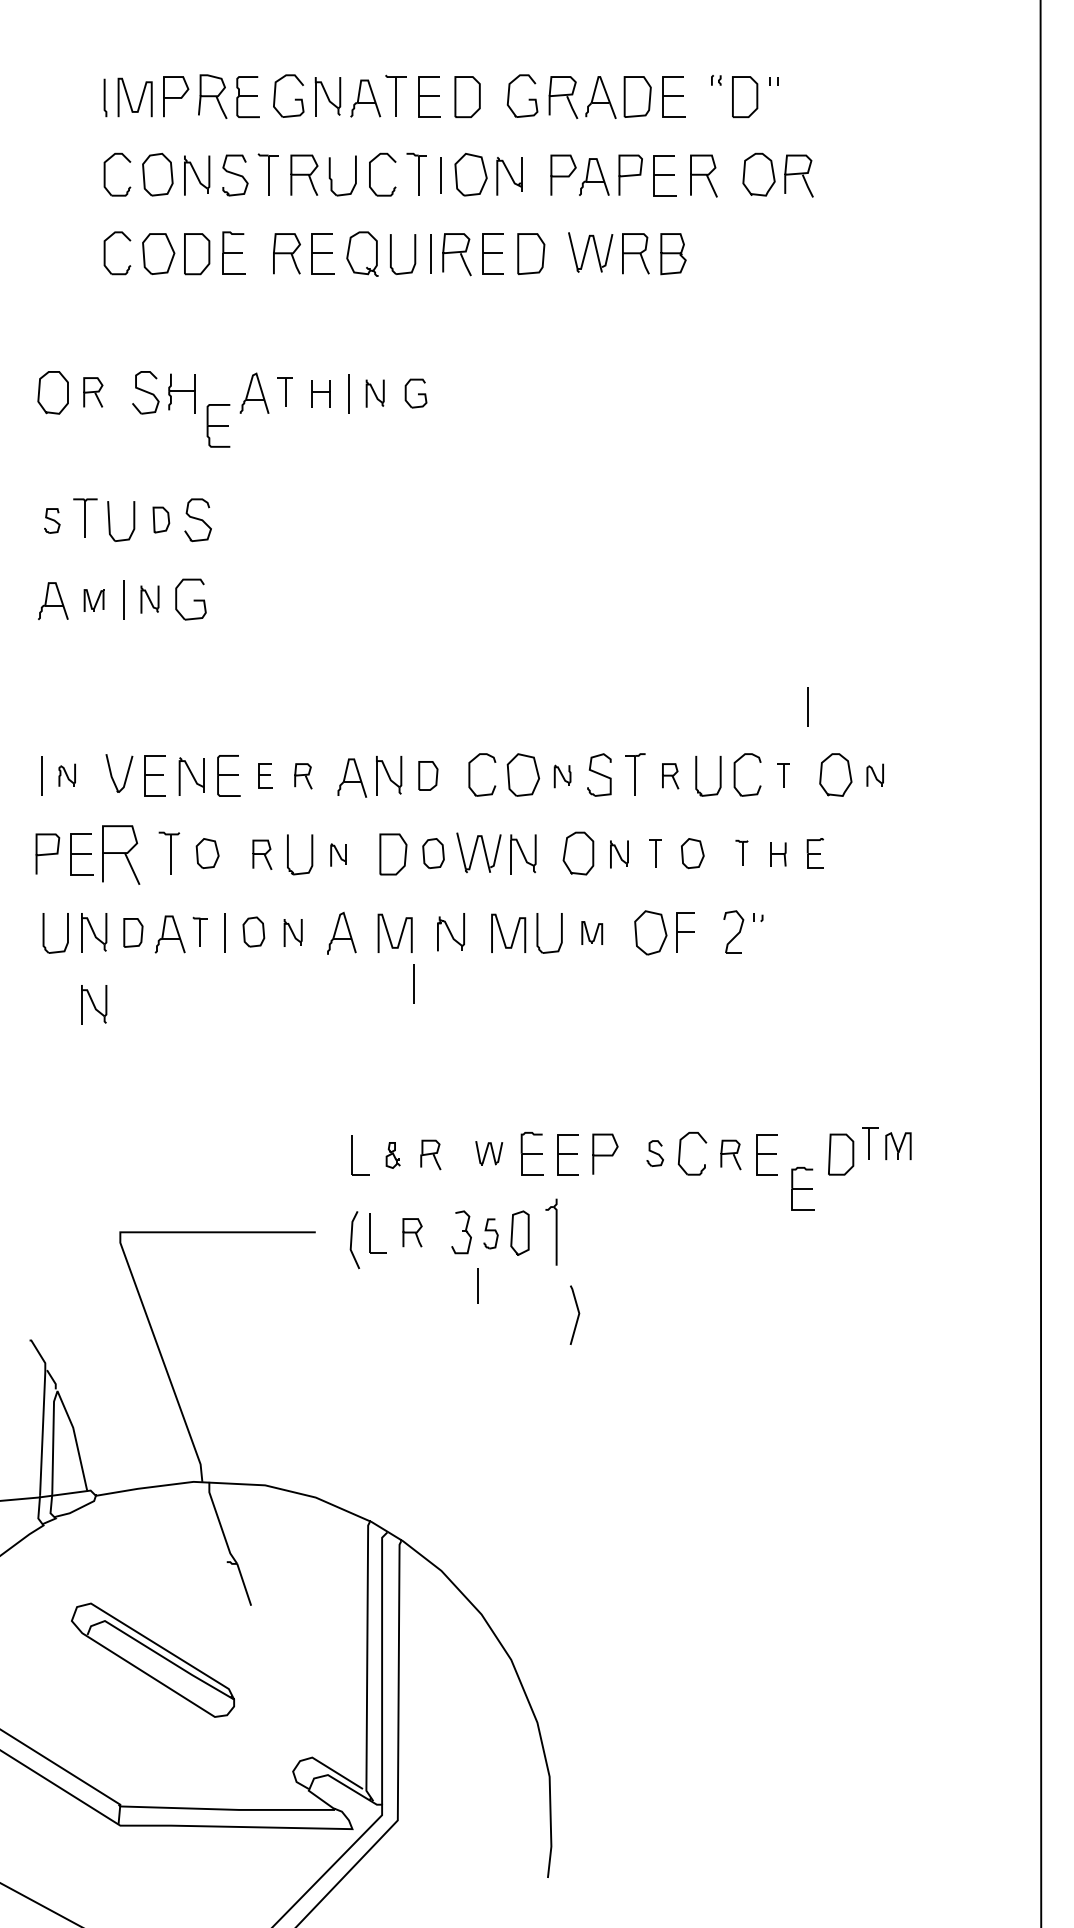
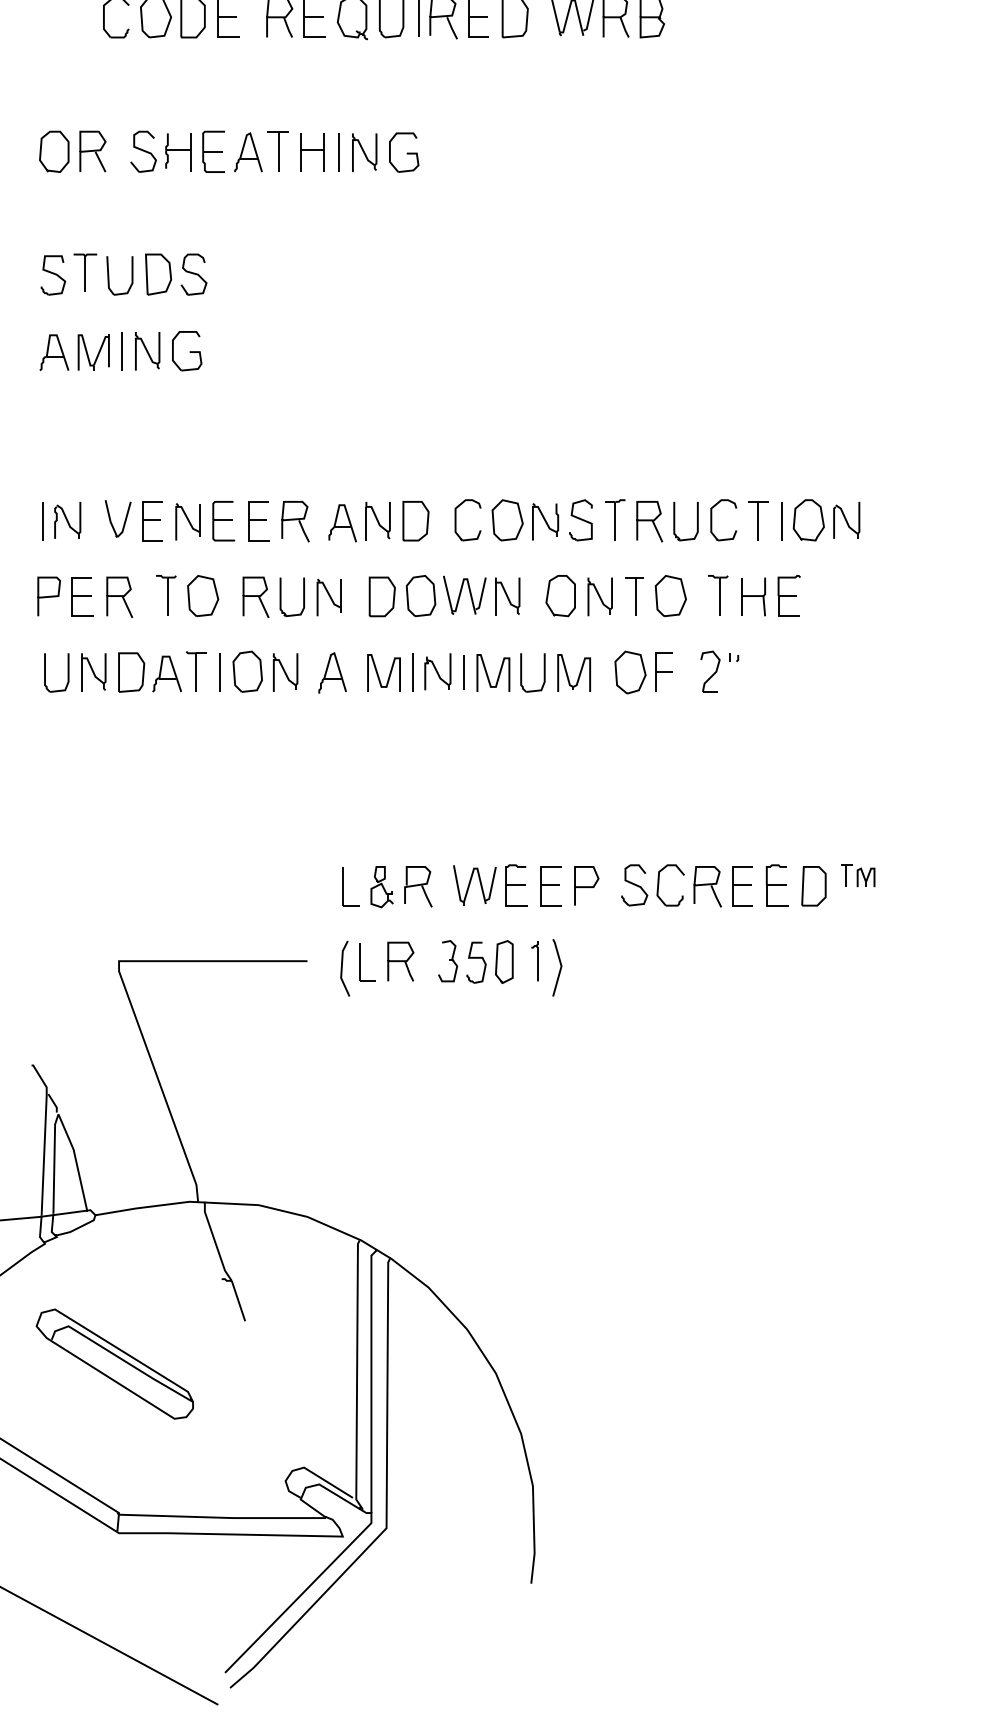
part: (93, 392) -> (93, 151), size x1.43
part: (285, 392) -> (278, 151), size x1.43
part: (320, 393) -> (312, 152), size x1.43
part: (375, 393) -> (365, 152), size x1.43
part: (415, 393) -> (403, 152), size x1.43
part: (218, 425) -> (213, 151), moved
part: (161, 519) -> (158, 273), size x1.67
part: (52, 520) -> (53, 274), size x1.67
part: (149, 599) -> (147, 351), size x1.43
part: (93, 600) -> (93, 352), size x1.67
line: (807, 706) -> (781, 520), moved
part: (67, 775) -> (68, 520), size x1.67
part: (265, 775) -> (258, 520), size x1.67
part: (428, 775) -> (416, 520), size x1.43
part: (783, 775) -> (758, 520), size x1.67
part: (875, 775) -> (847, 520), size x1.67
part: (303, 776) -> (295, 521), size x1.67
part: (562, 776) -> (545, 521), size x1.67
part: (670, 776) -> (649, 521), size x1.67
part: (741, 852) -> (717, 595), size x1.67
part: (207, 853) -> (203, 595), size x1.43
part: (433, 853) -> (420, 595), size x1.43
part: (655, 853) -> (634, 595), size x1.43
part: (692, 853) -> (670, 595), size x1.43
part: (815, 853) -> (789, 595), size x1.43
part: (120, 854) -> (119, 596), size x0.71
part: (262, 854) -> (256, 596), size x1.43
part: (338, 854) -> (329, 596), size x1.67
part: (619, 854) -> (600, 596), size x1.43
part: (778, 854) -> (753, 596), size x1.67
part: (199, 931) -> (195, 671), size x1.43
part: (253, 931) -> (247, 671), size x1.43
part: (133, 932) -> (131, 672), size x1.43
part: (293, 932) -> (285, 672), size x1.43
part: (591, 932) -> (573, 672), size x1.67
line: (413, 983) -> (413, 672), moved
part: (94, 1004) -> (94, 741), removed
part: (886, 1143) -> (857, 875), size x0.71
part: (488, 1153) -> (473, 885), size x1.67
part: (655, 1153) -> (634, 885), size x1.67
part: (430, 1154) -> (418, 886), size x1.43
part: (730, 1154) -> (707, 886), size x1.43
part: (393, 1155) -> (382, 887), size x1.67
part: (802, 1188) -> (776, 885), moved
part: (412, 1232) -> (400, 961), size x1.43
part: (551, 1232) -> (534, 961), size x0.62
part: (490, 1233) -> (475, 962), size x1.43
line: (477, 1285) -> (463, 672), moved
line: (577, 1315) -> (559, 968), moved
part: (152, 1659) -> (114, 1363), moved

